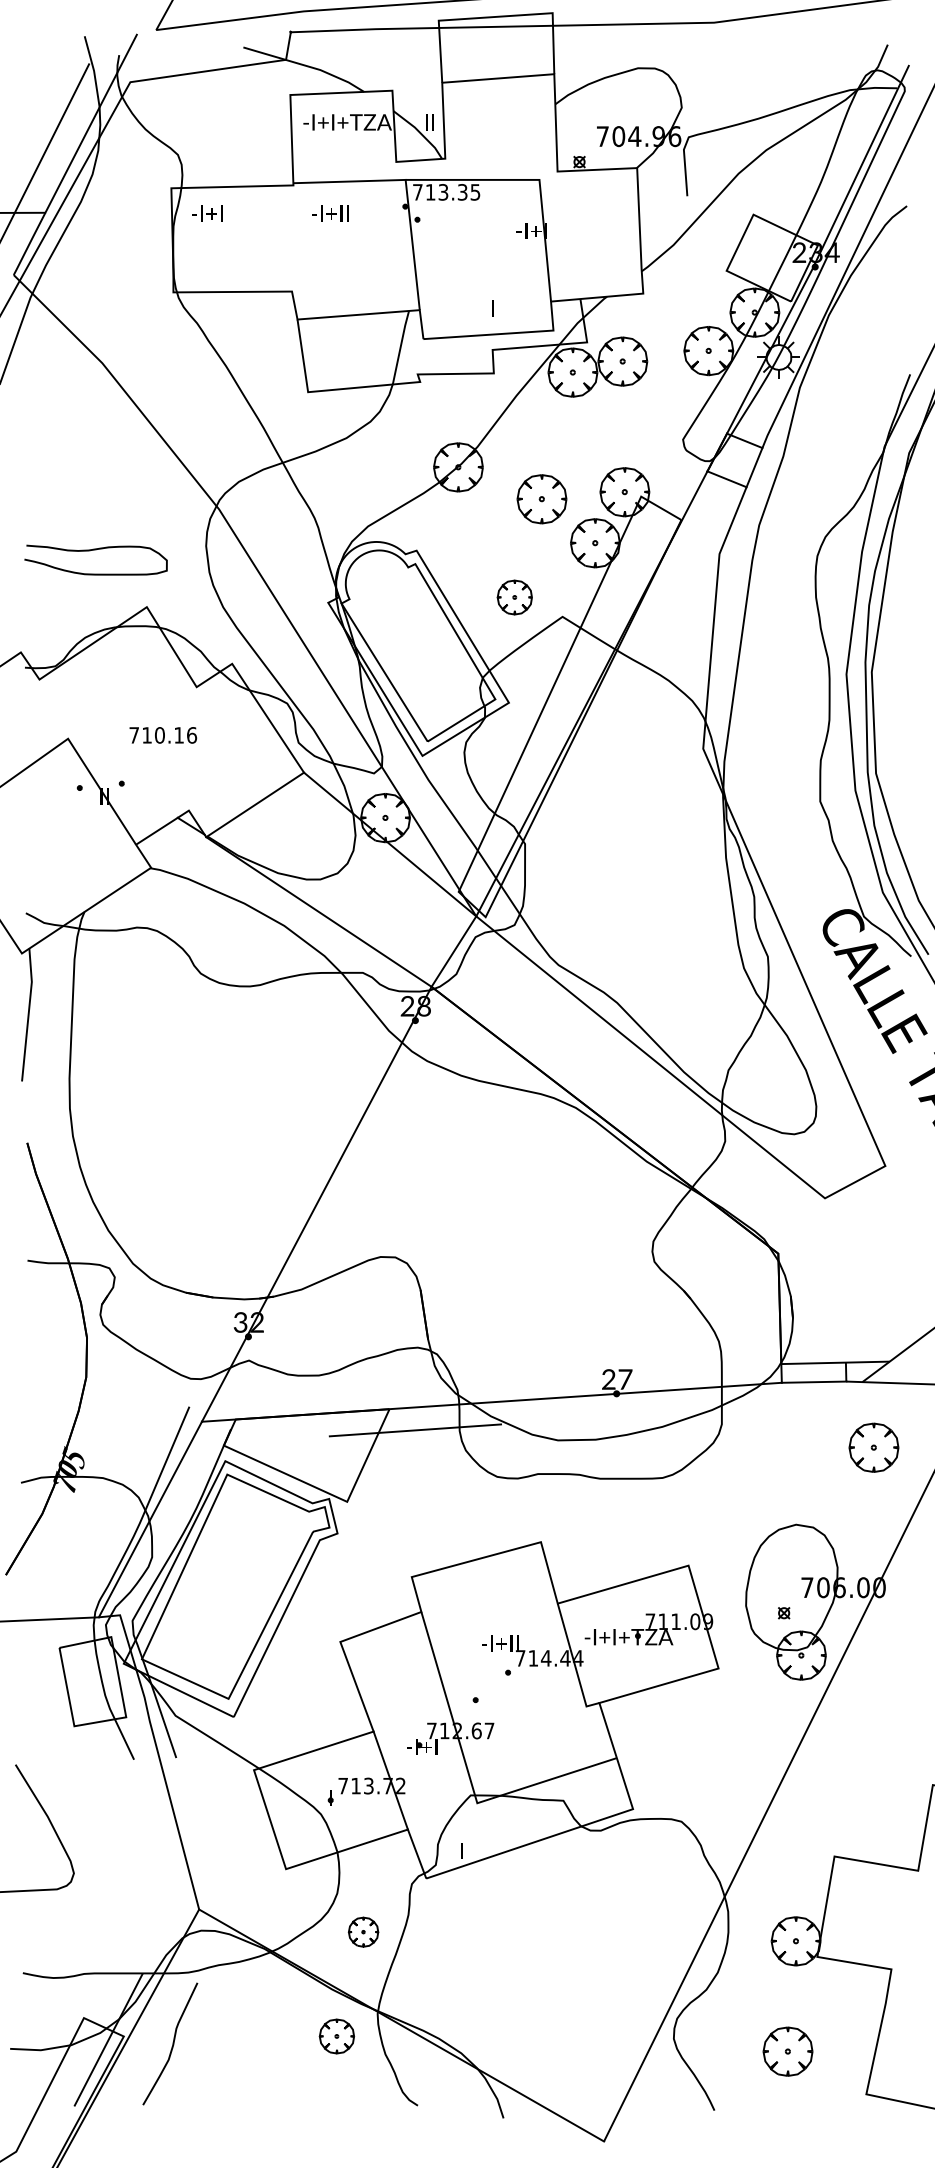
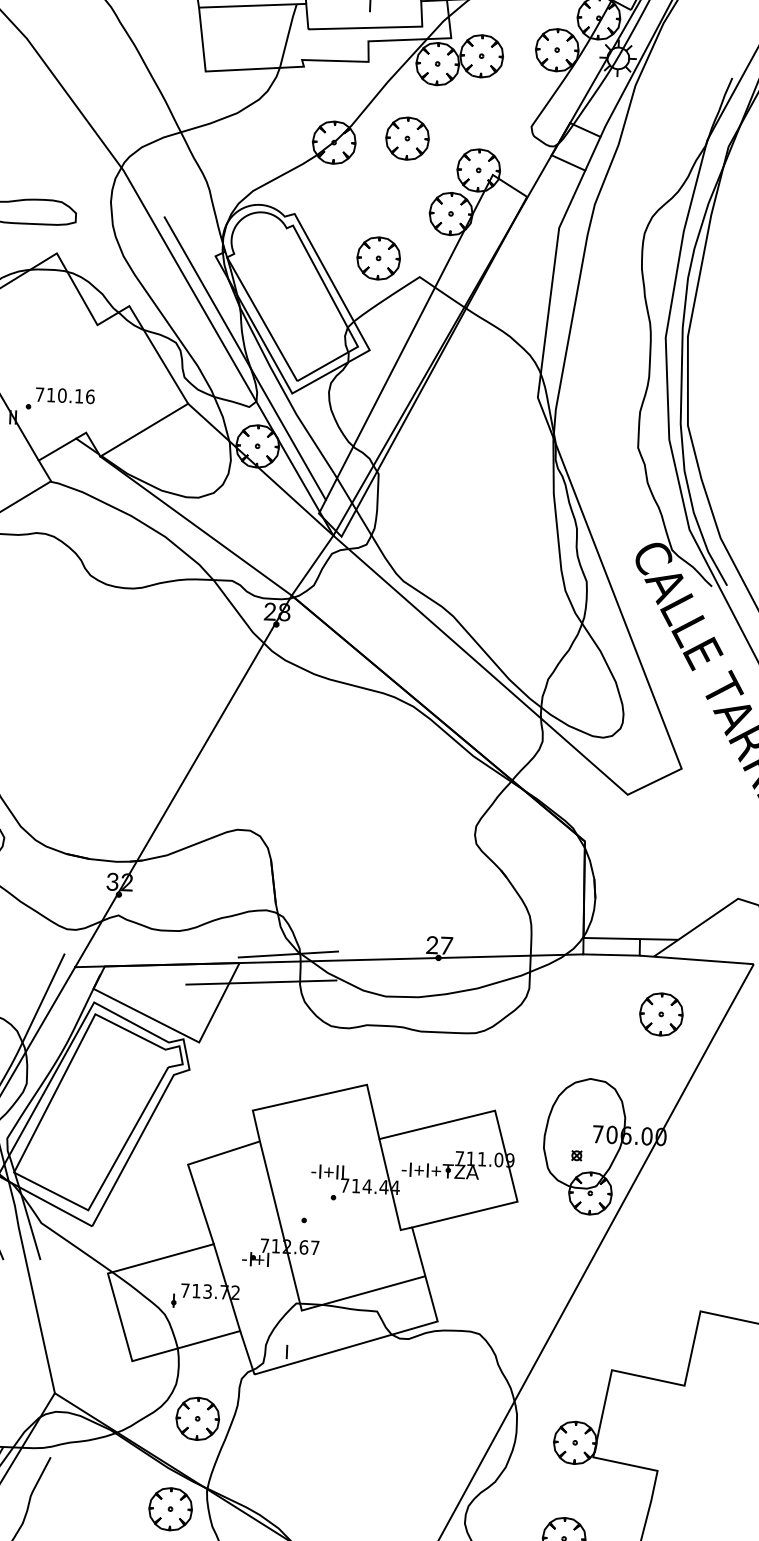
part: (541, 499) -> (407, 138), moved
part: (514, 597) -> (378, 258), size x1.43
line: (367, 718) -> (245, 358), added
text: (163, 735) -> (65, 395), moved
line: (444, 1396) -> (288, 953), added
part: (363, 1932) -> (197, 1419), size x1.67
part: (336, 2036) -> (170, 1509), size x1.43

